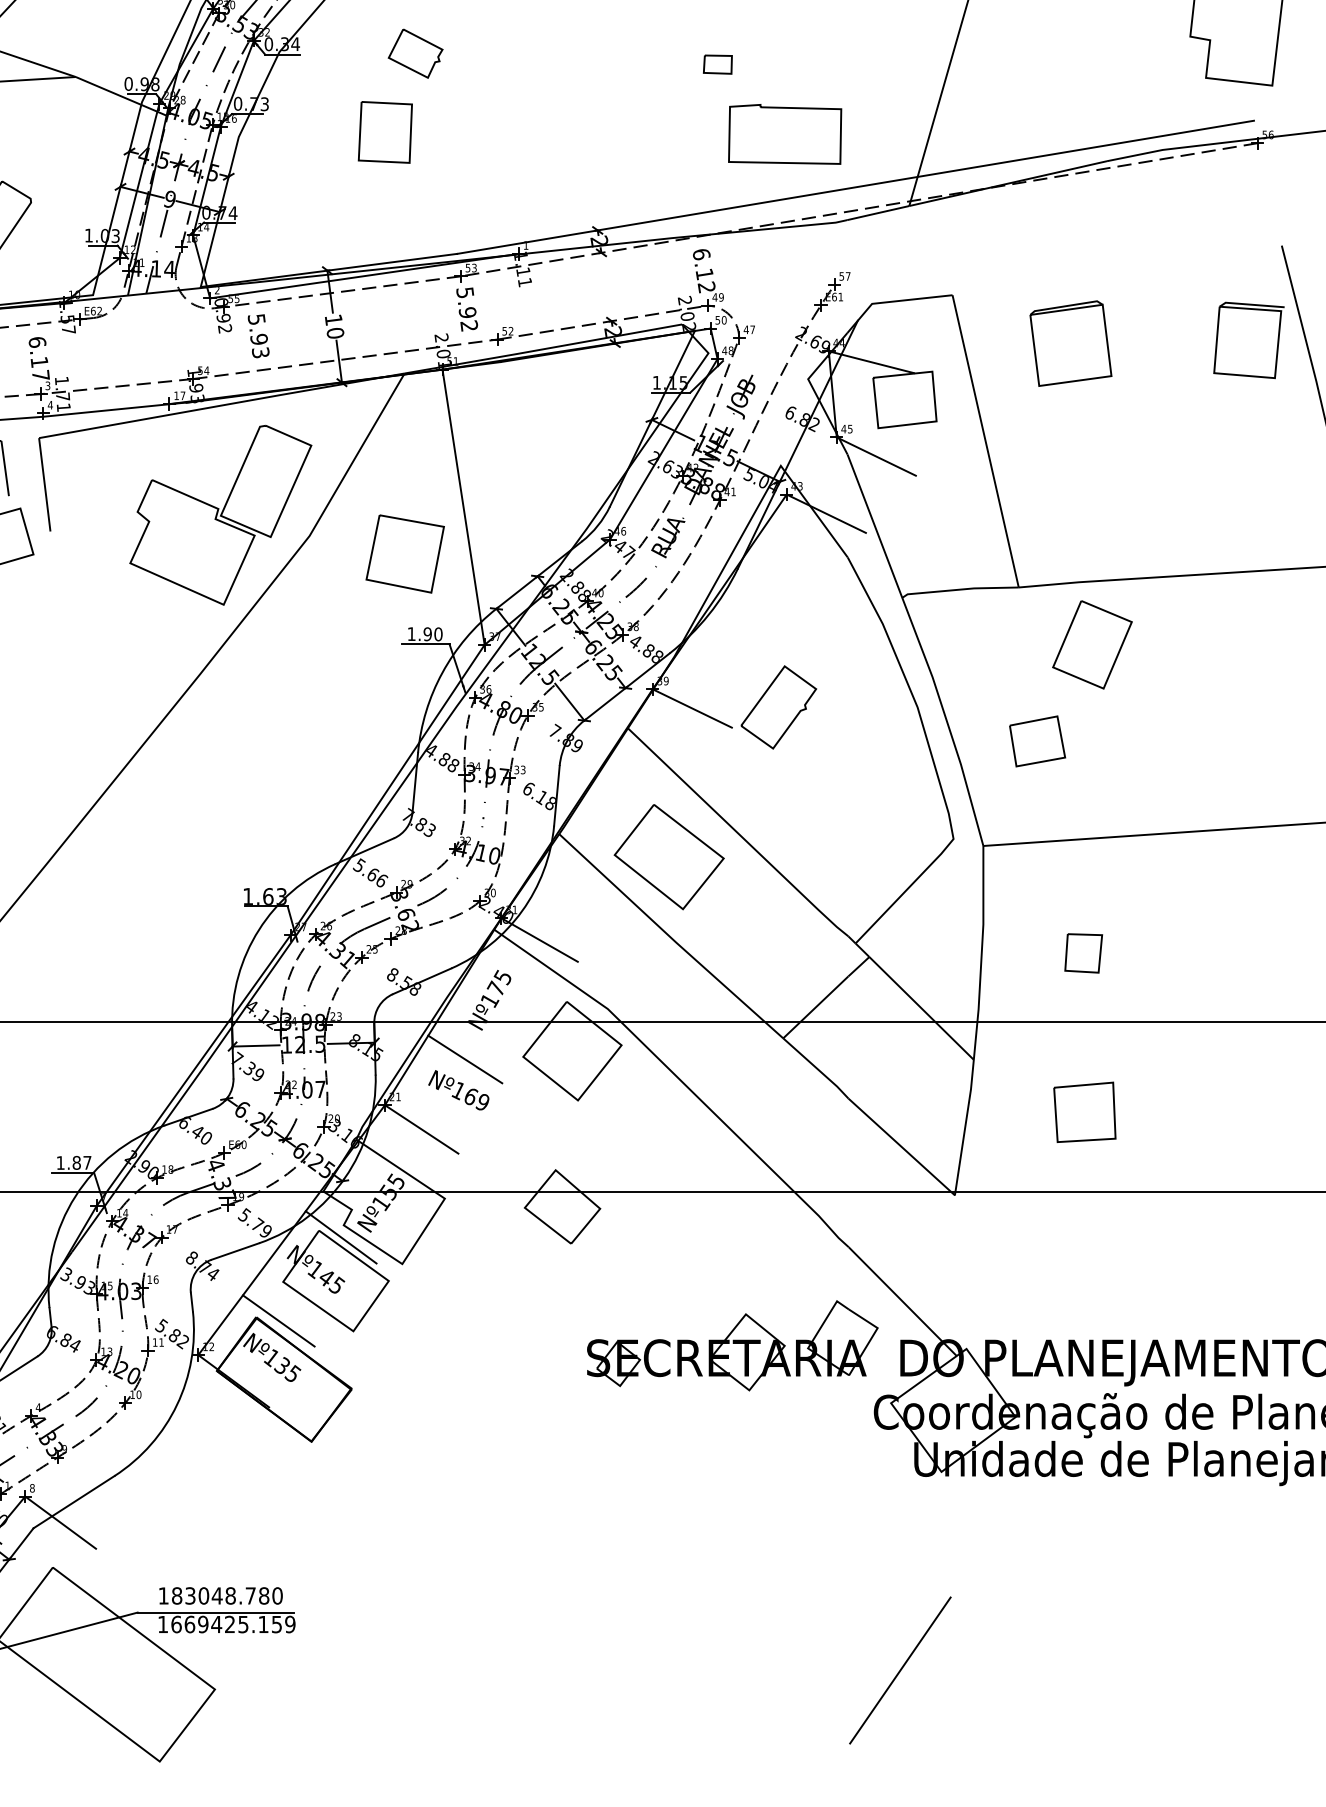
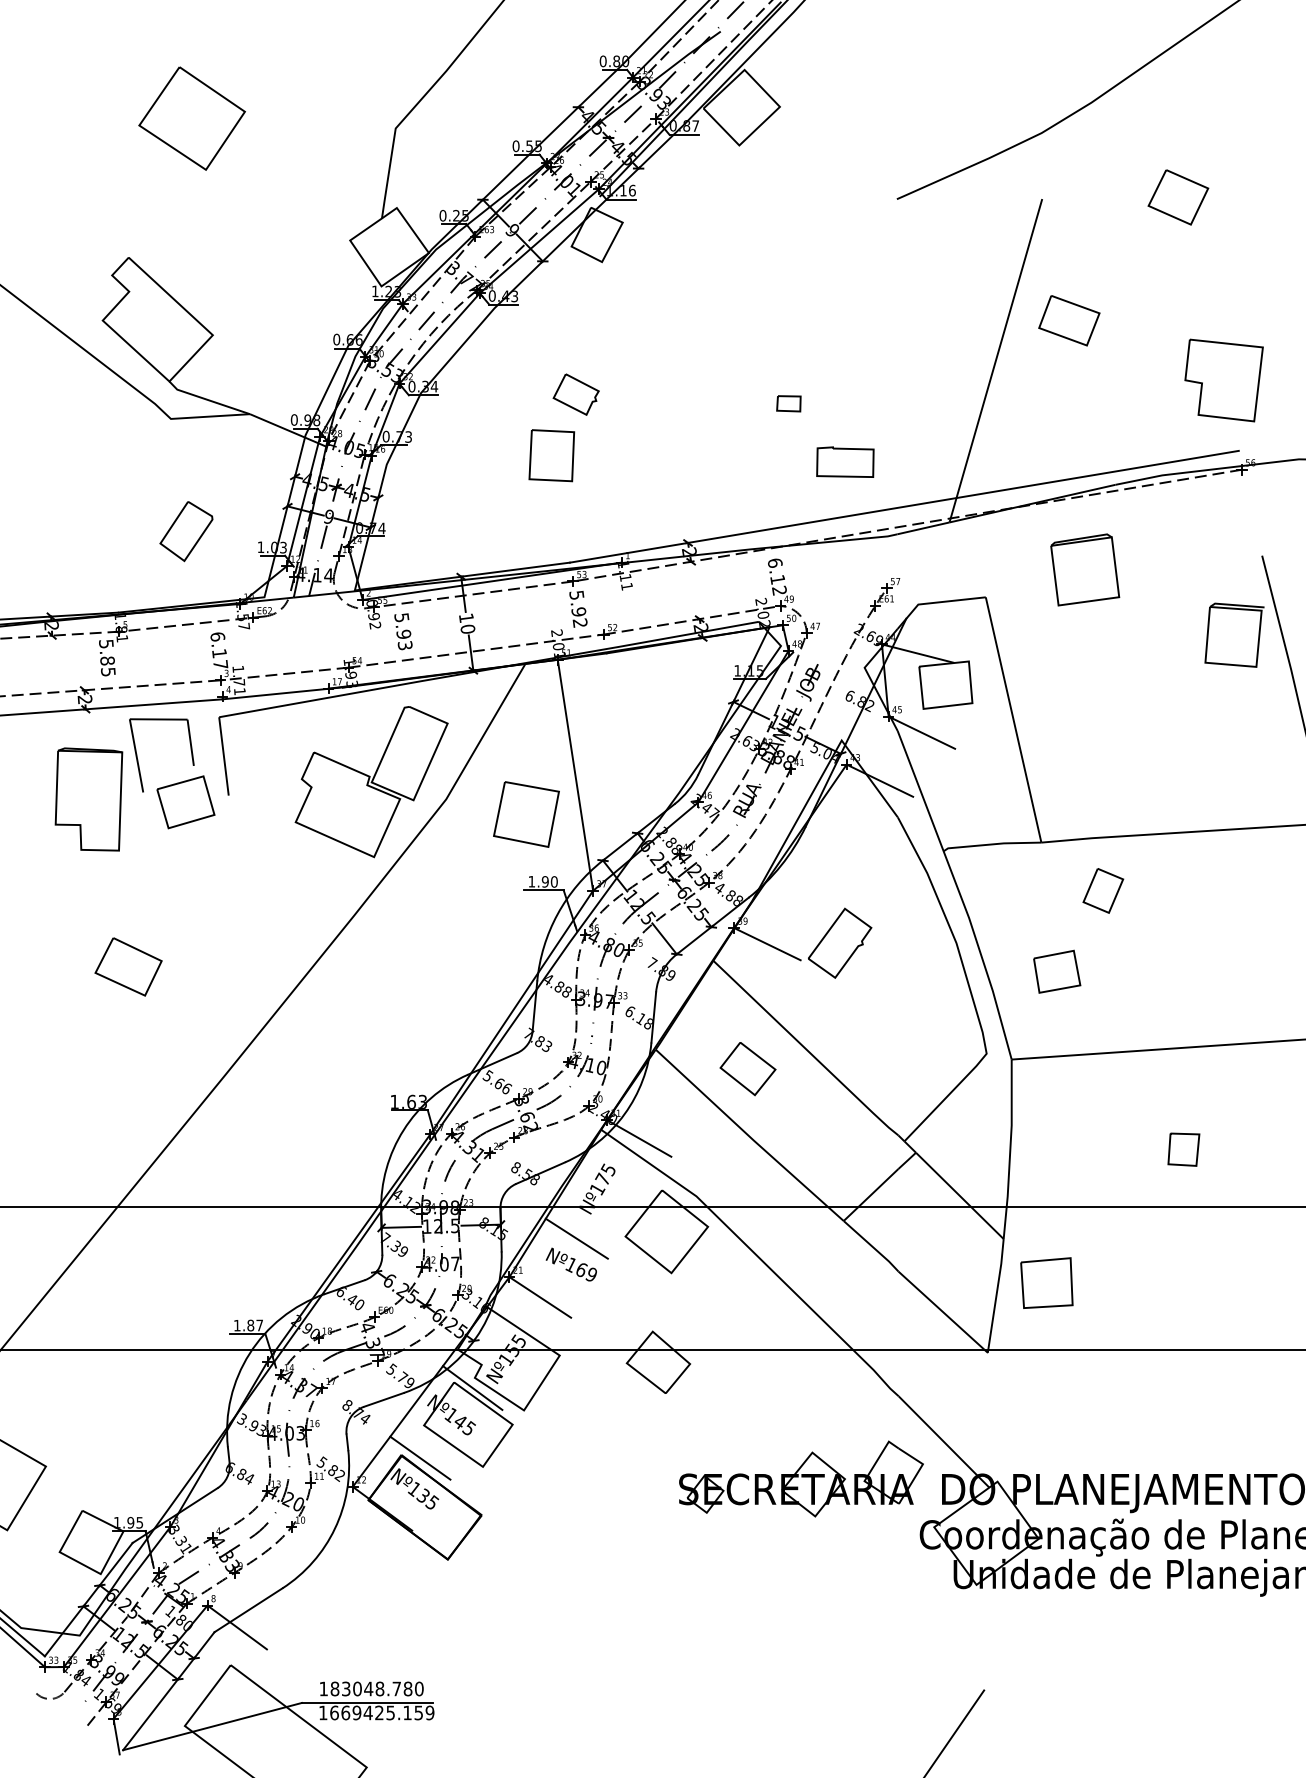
part: (414, 53) -> (575, 394), moved
part: (385, 132) -> (551, 455), moved
part: (785, 133) -> (845, 461), size x0.6
part: (1071, 343) -> (1085, 569), moved
part: (1092, 644) -> (1103, 890), size x0.6
part: (668, 856) -> (747, 1068), size x0.6
part: (1083, 953) -> (1183, 1149), moved
part: (1084, 1111) -> (1046, 1282), moved

